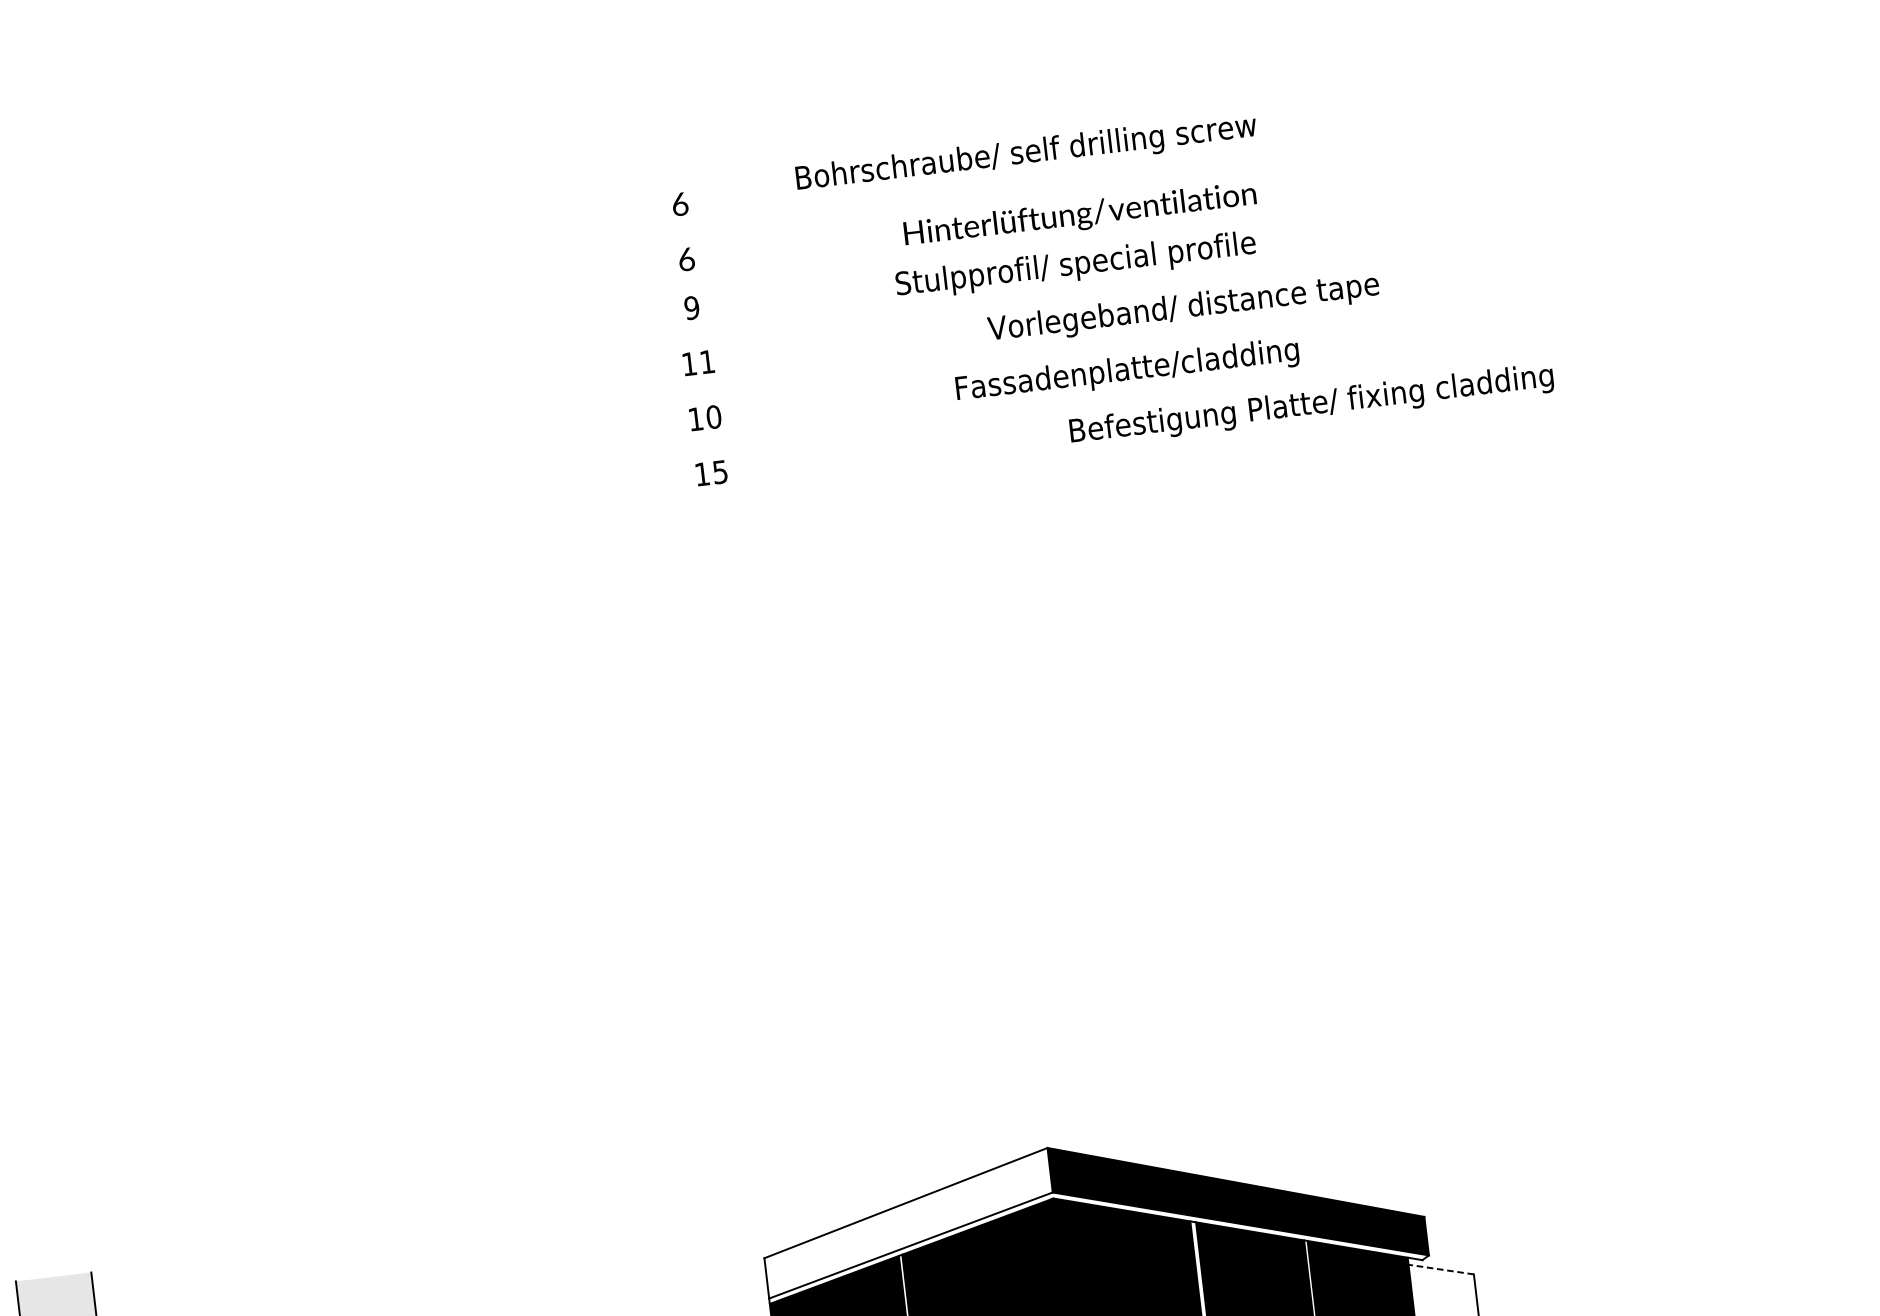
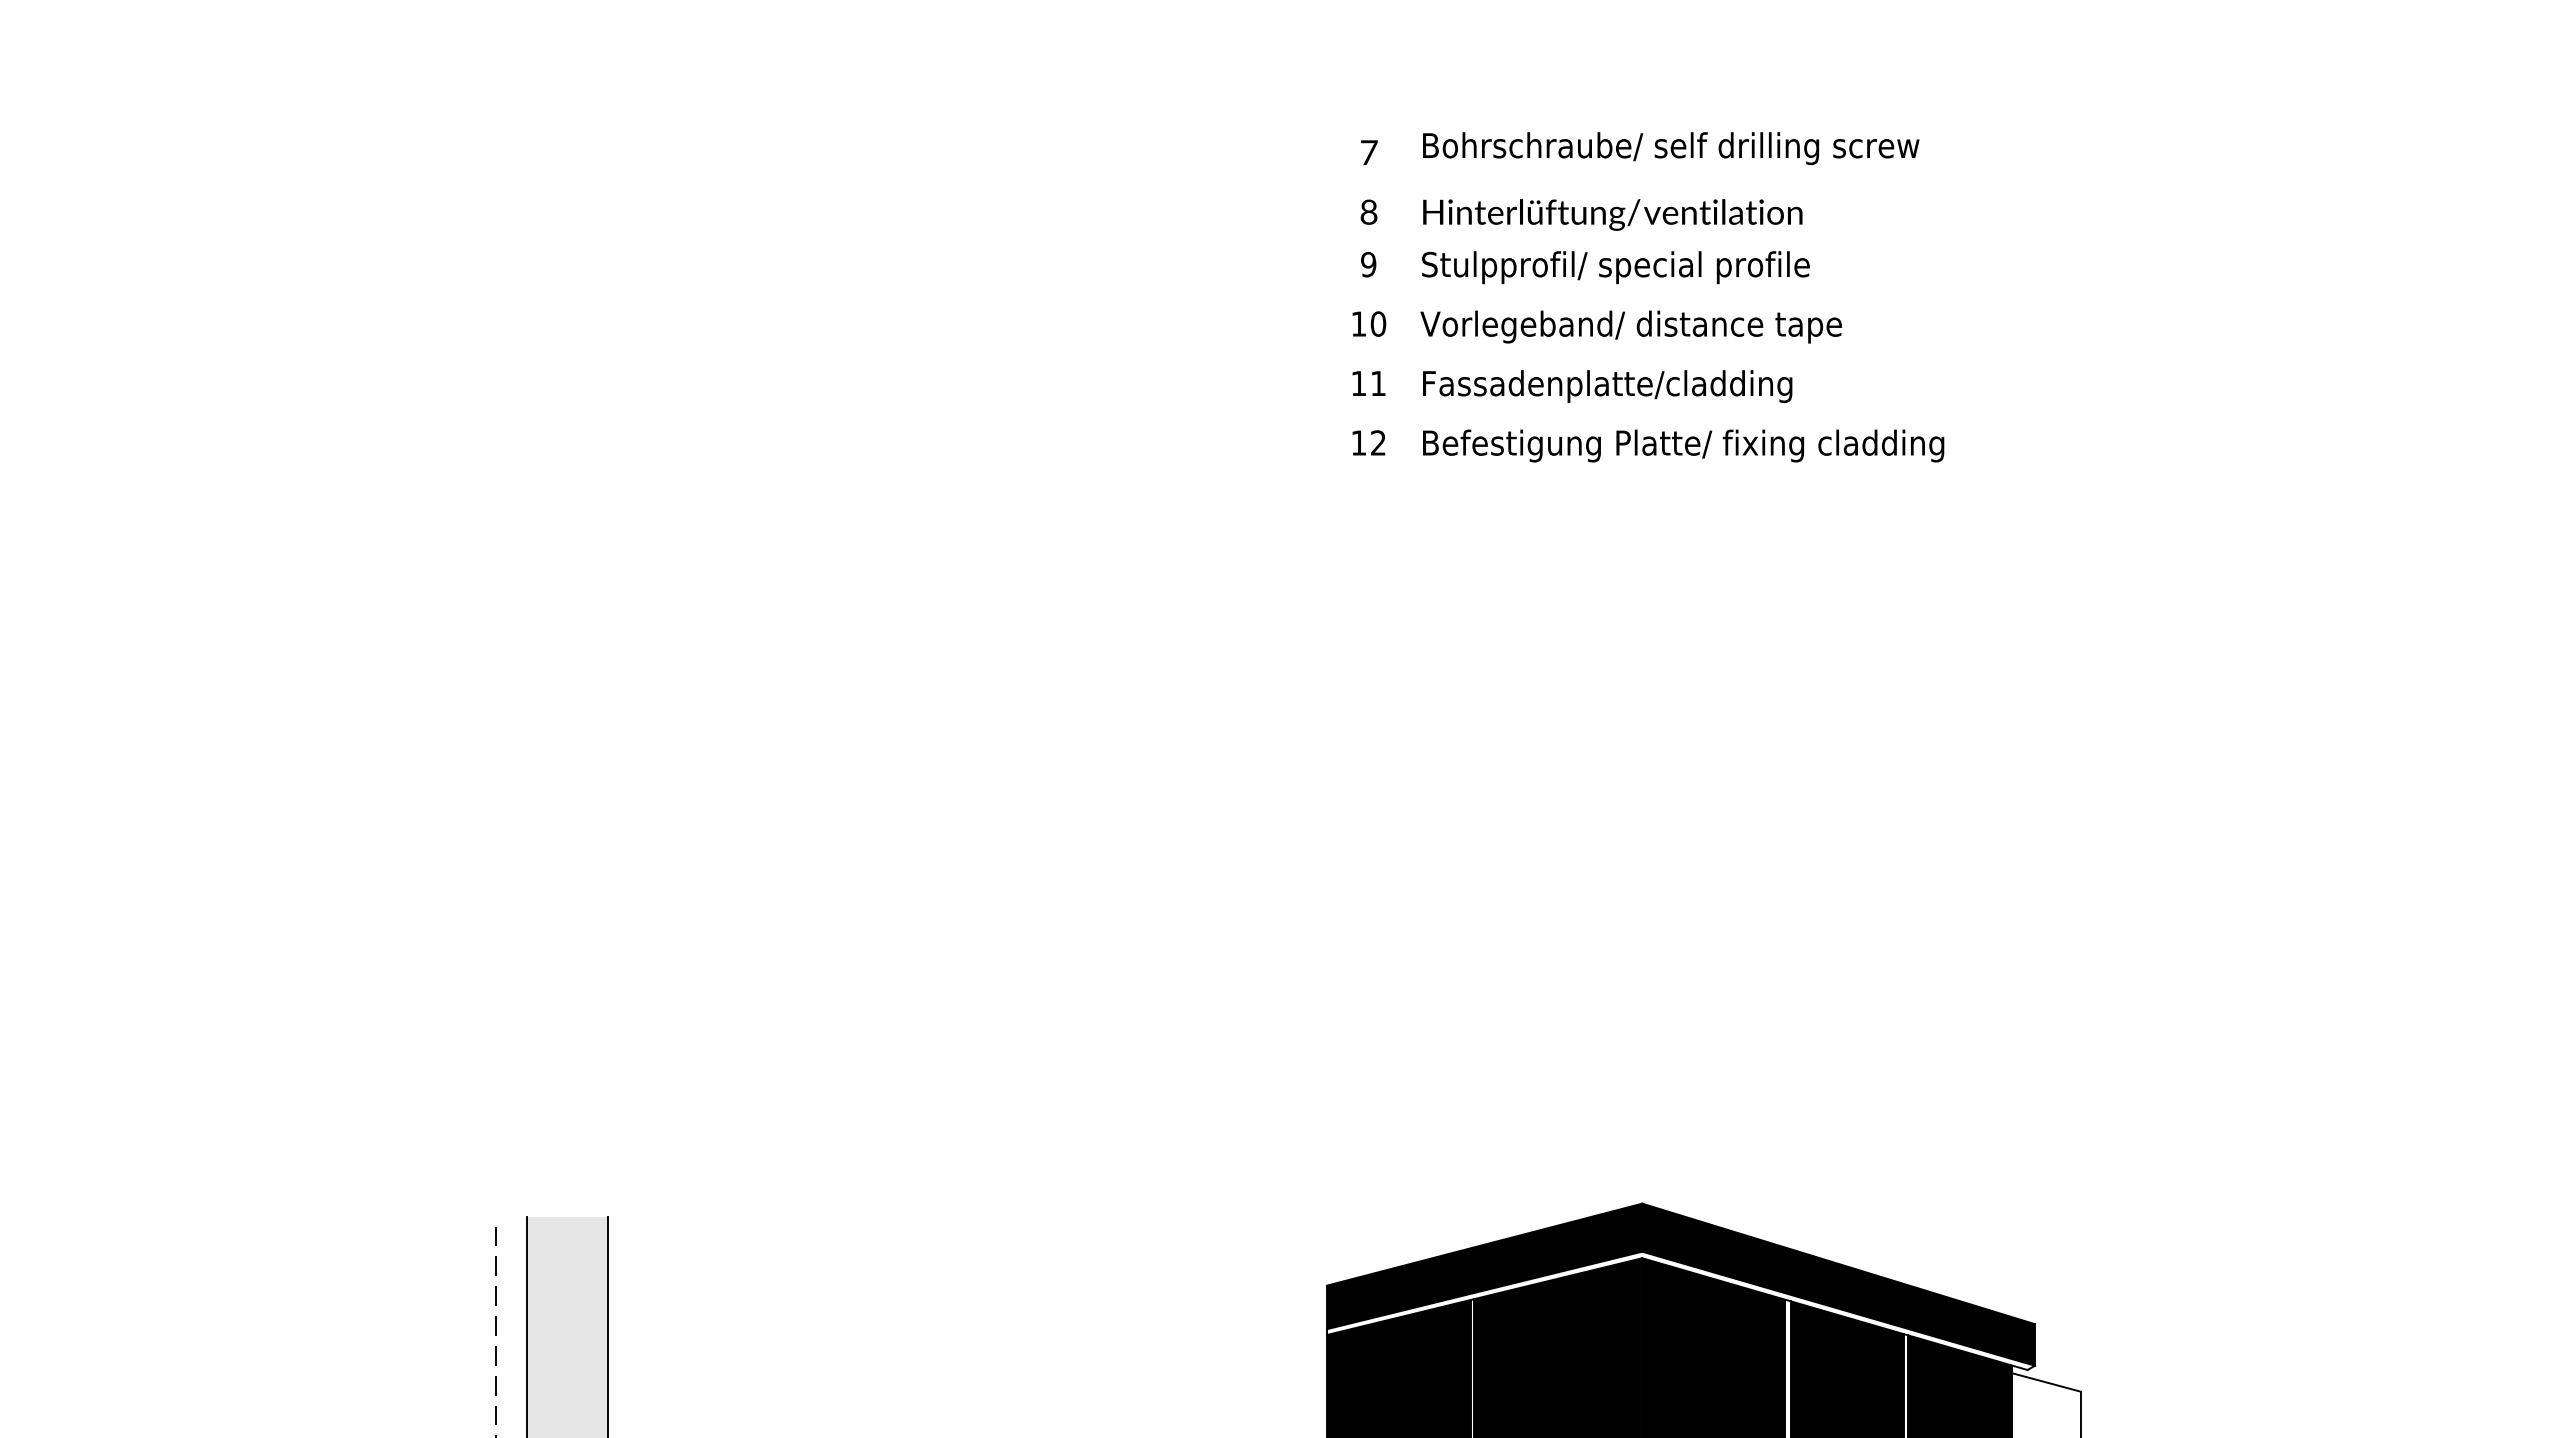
text: (1026, 153) -> (1671, 148), moved
text: (680, 204) -> (1369, 152), 6 -> 7
text: (1079, 215) -> (1612, 214), moved
text: (686, 258) -> (1368, 211), 6 -> 8
text: (1075, 265) -> (1615, 267), moved
text: (1182, 308) -> (1630, 326), moved
text: (707, 361) -> (1378, 323), 11 -> 10
text: (1127, 371) -> (1607, 386), moved
text: (1311, 405) -> (1683, 445), moved
text: (713, 417) -> (1378, 383), 10 -> 11
text: (720, 471) -> (1378, 442), 15 -> 12
fill: (908, 1223) -> (1484, 1266), added
line: (1440, 1269) -> (2045, 1382), dashed -> solid

